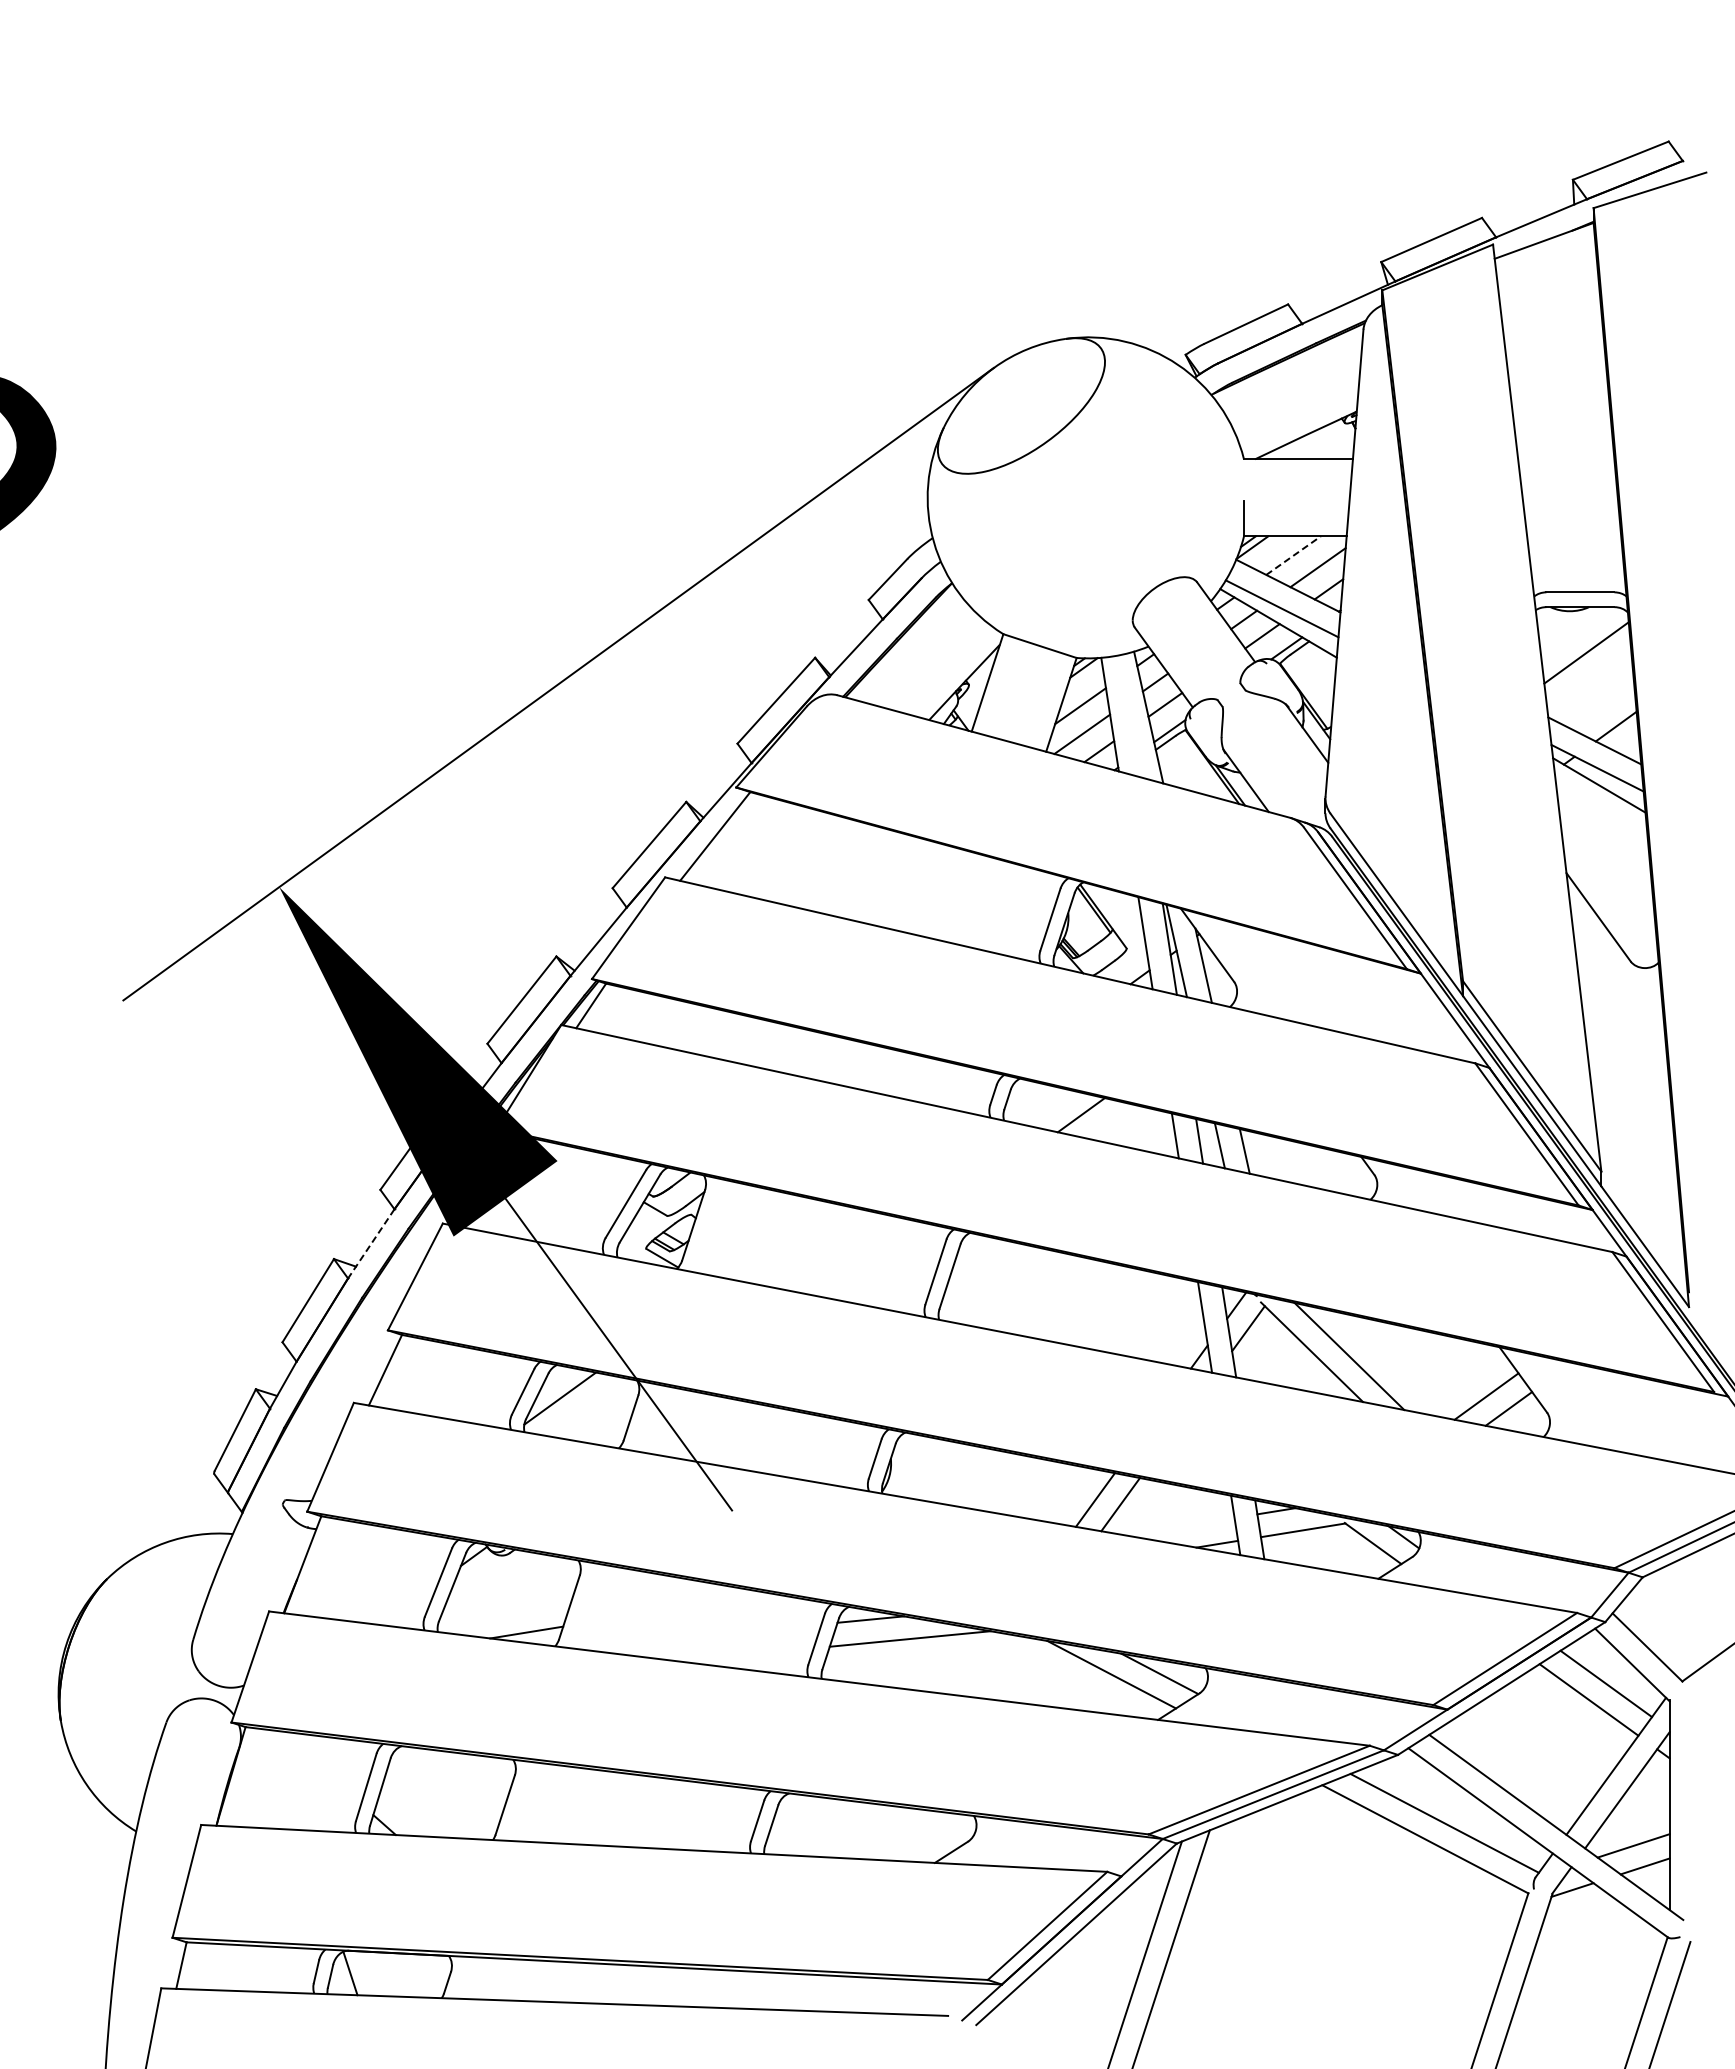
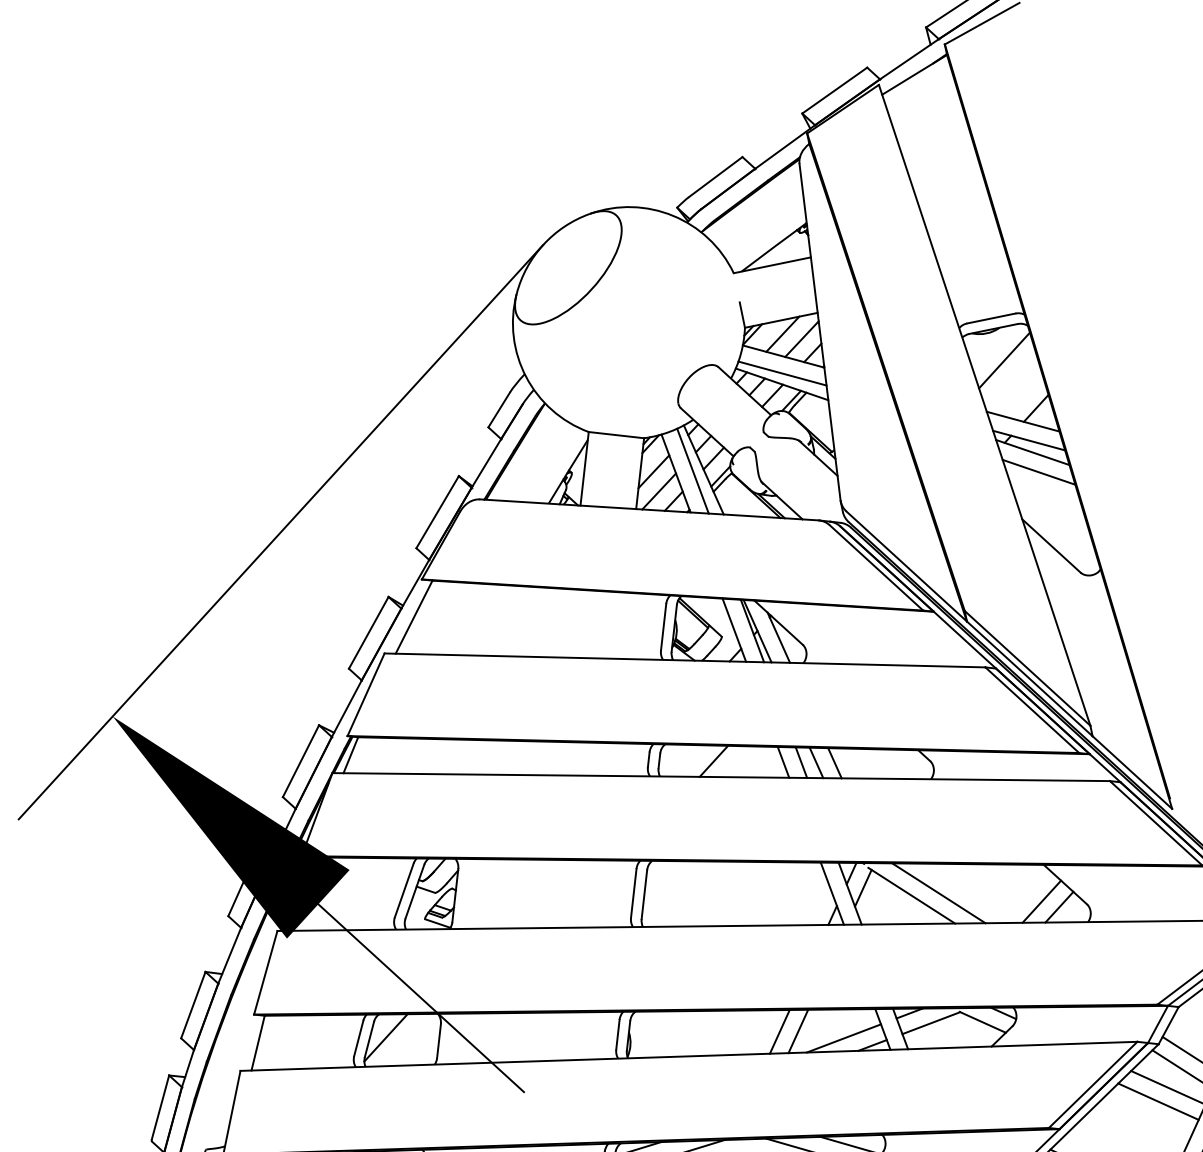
line: (1293, 555) -> (782, 334), dashed -> solid
line: (1133, 716) -> (692, 471), added
line: (1602, 813) -> (1039, 471), added
line: (371, 1243) -> (229, 955), dashed -> solid
line: (1180, 1526) -> (843, 1038), added

